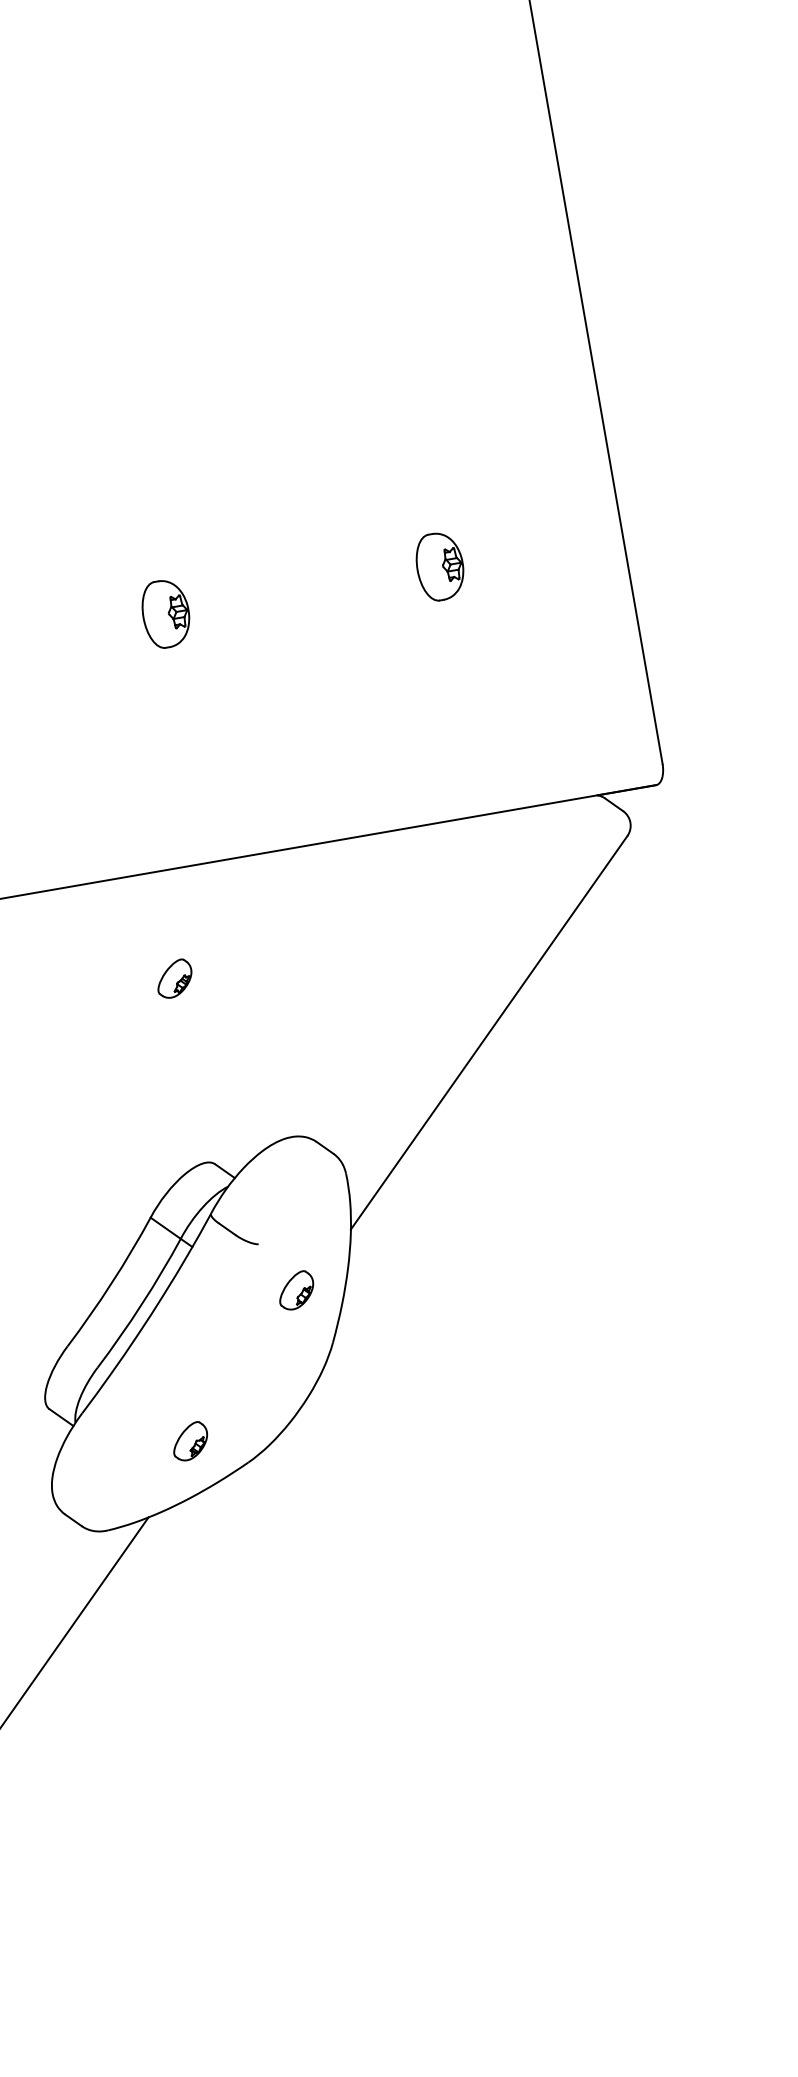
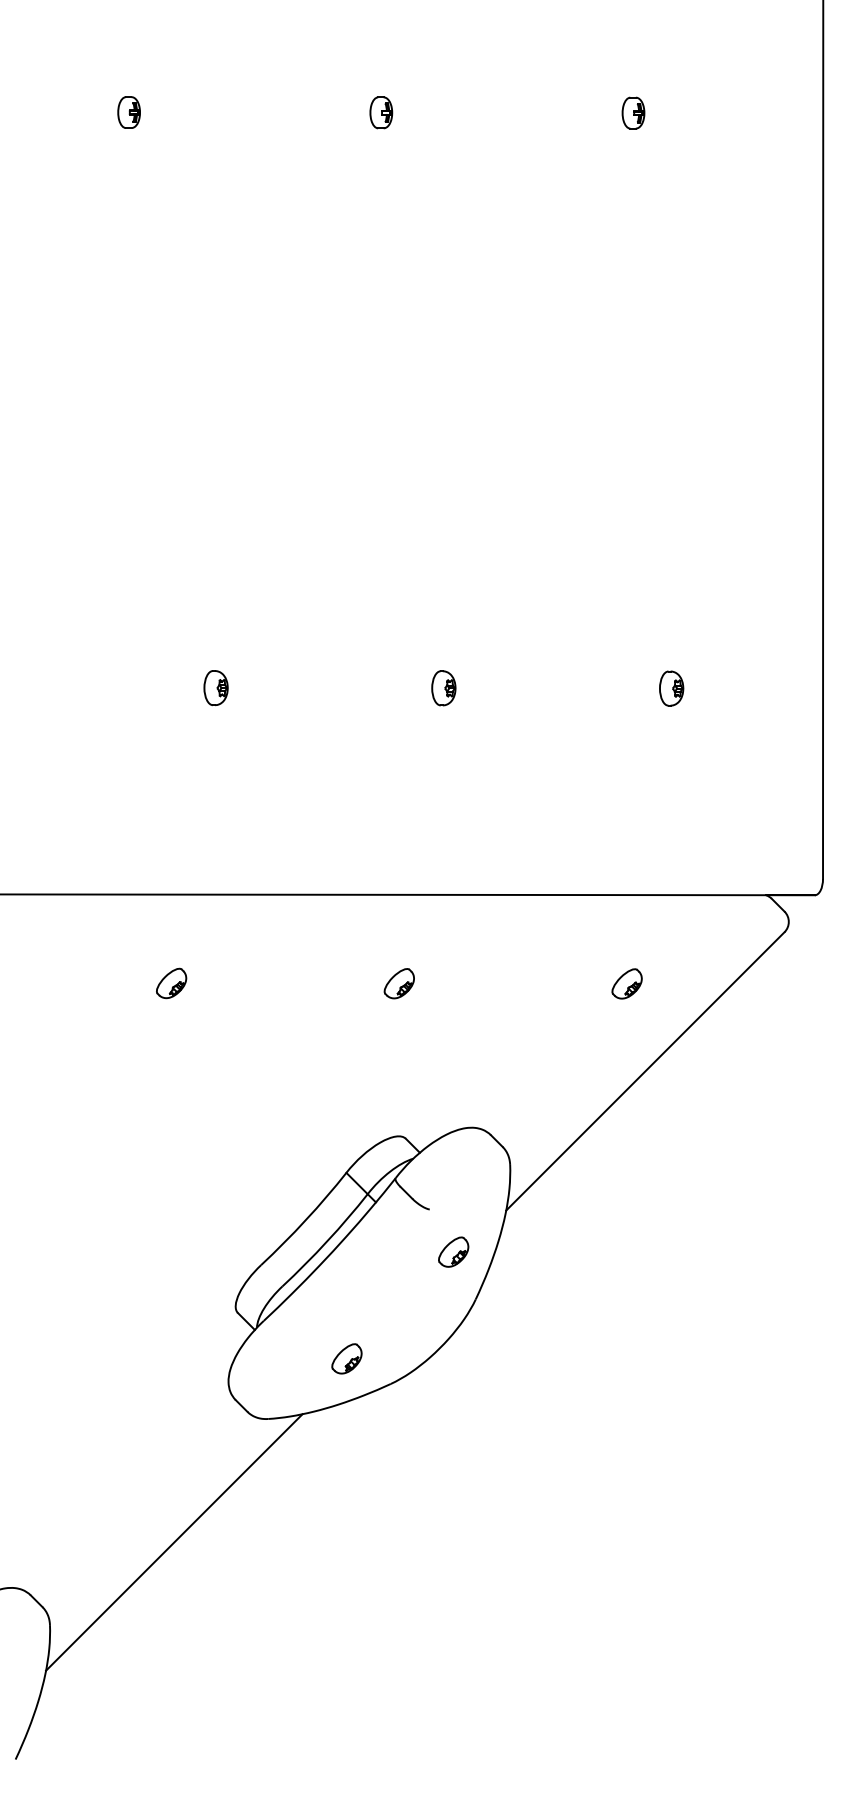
part: (440, 566) -> (671, 688), size x0.62
part: (165, 614) -> (443, 688), size x0.62
part: (447, 930) -> (626, 983), added

